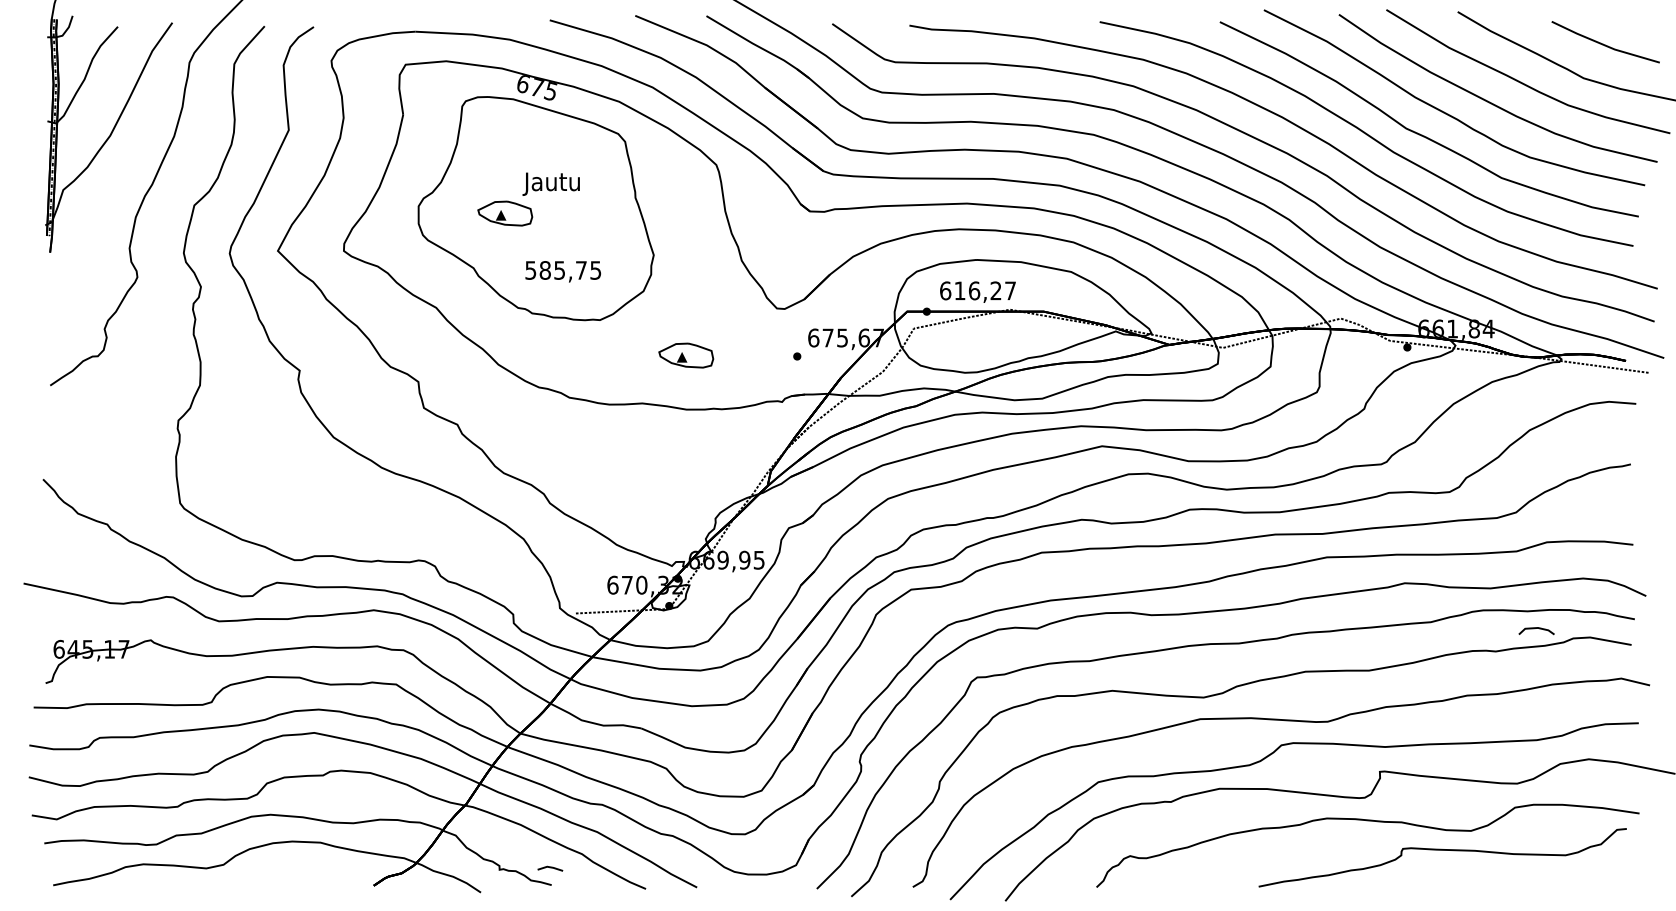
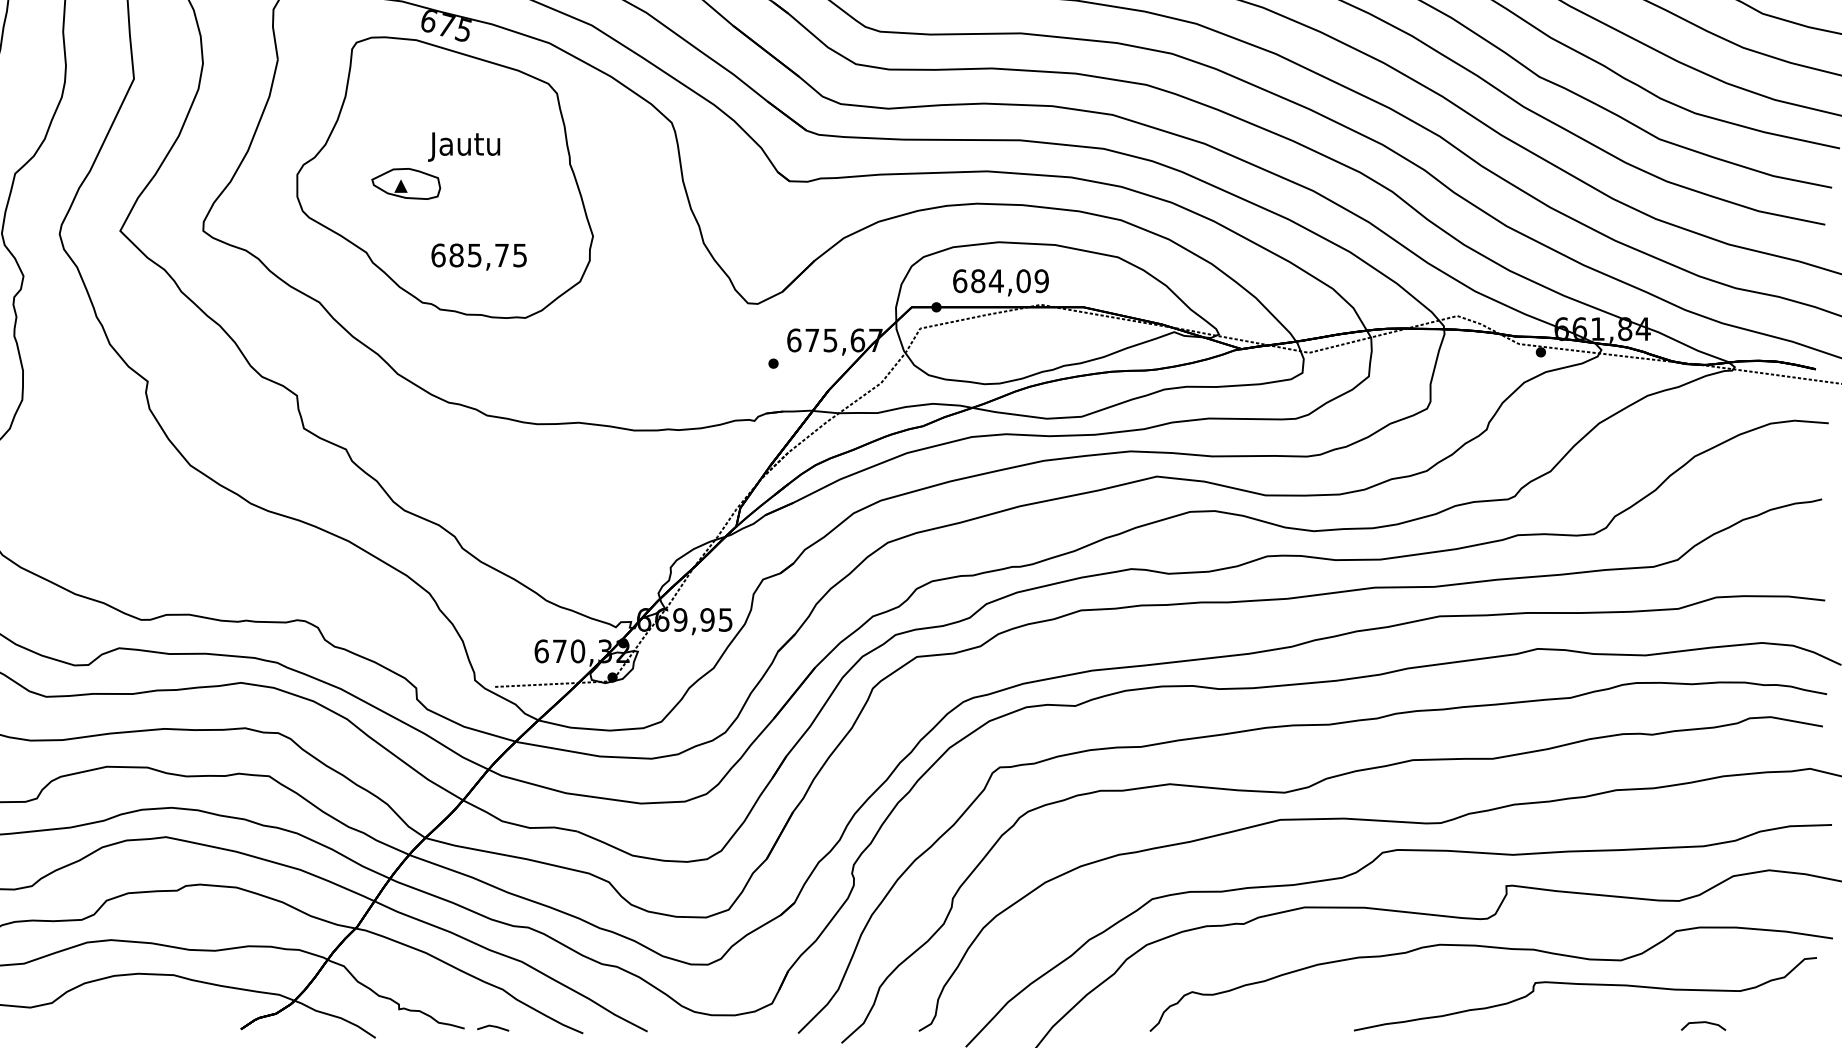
text: (530, 270) -> (437, 255), 585,75 -> 685,75
text: (985, 290) -> (1010, 280), 616,27 -> 684,09
part: (686, 355) -> (634, 362), removed
line: (1534, 629) -> (1700, 1024), moved
line: (550, 868) -> (493, 1027), moved

